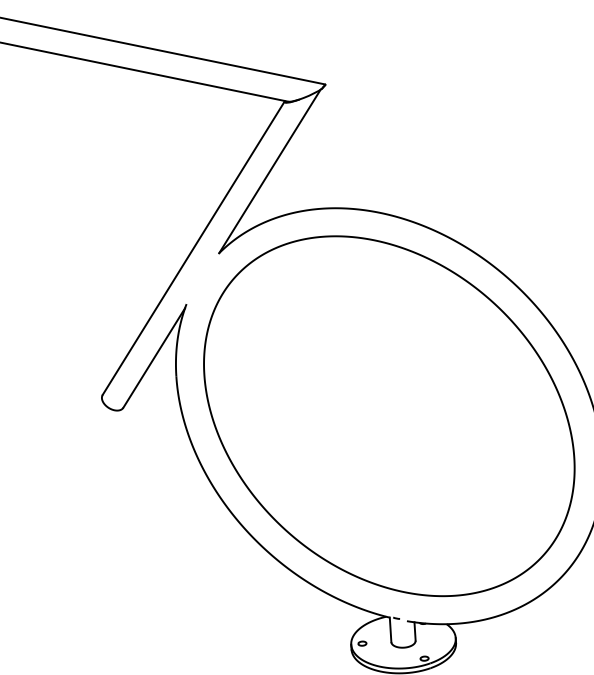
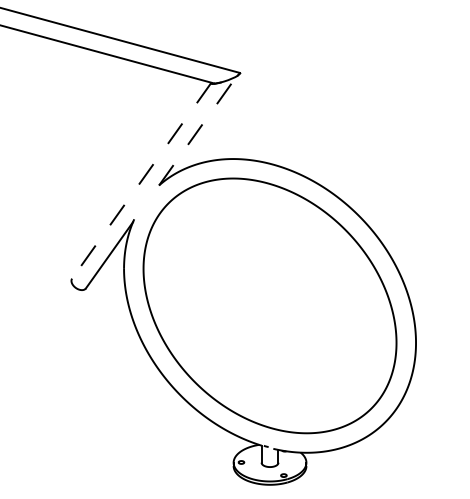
line: (269, 170) -> (197, 130), solid -> dashed
line: (193, 249) -> (141, 181), solid -> dashed

